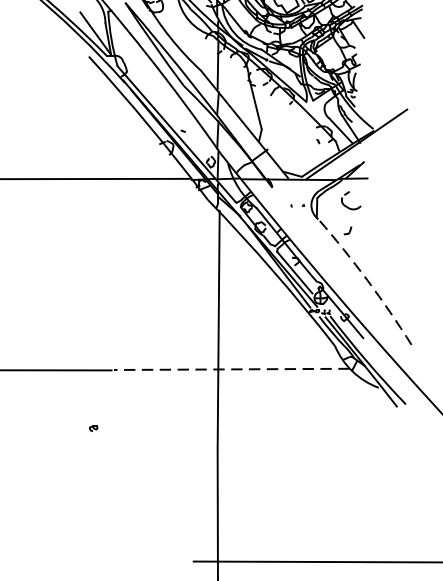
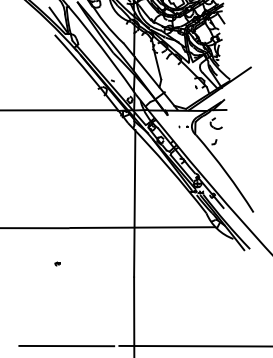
arc: (367, 279) -> (226, 172), dashed -> solid
line: (231, 369) -> (142, 227), dashed -> solid
line: (107, 560) -> (66, 345), added

